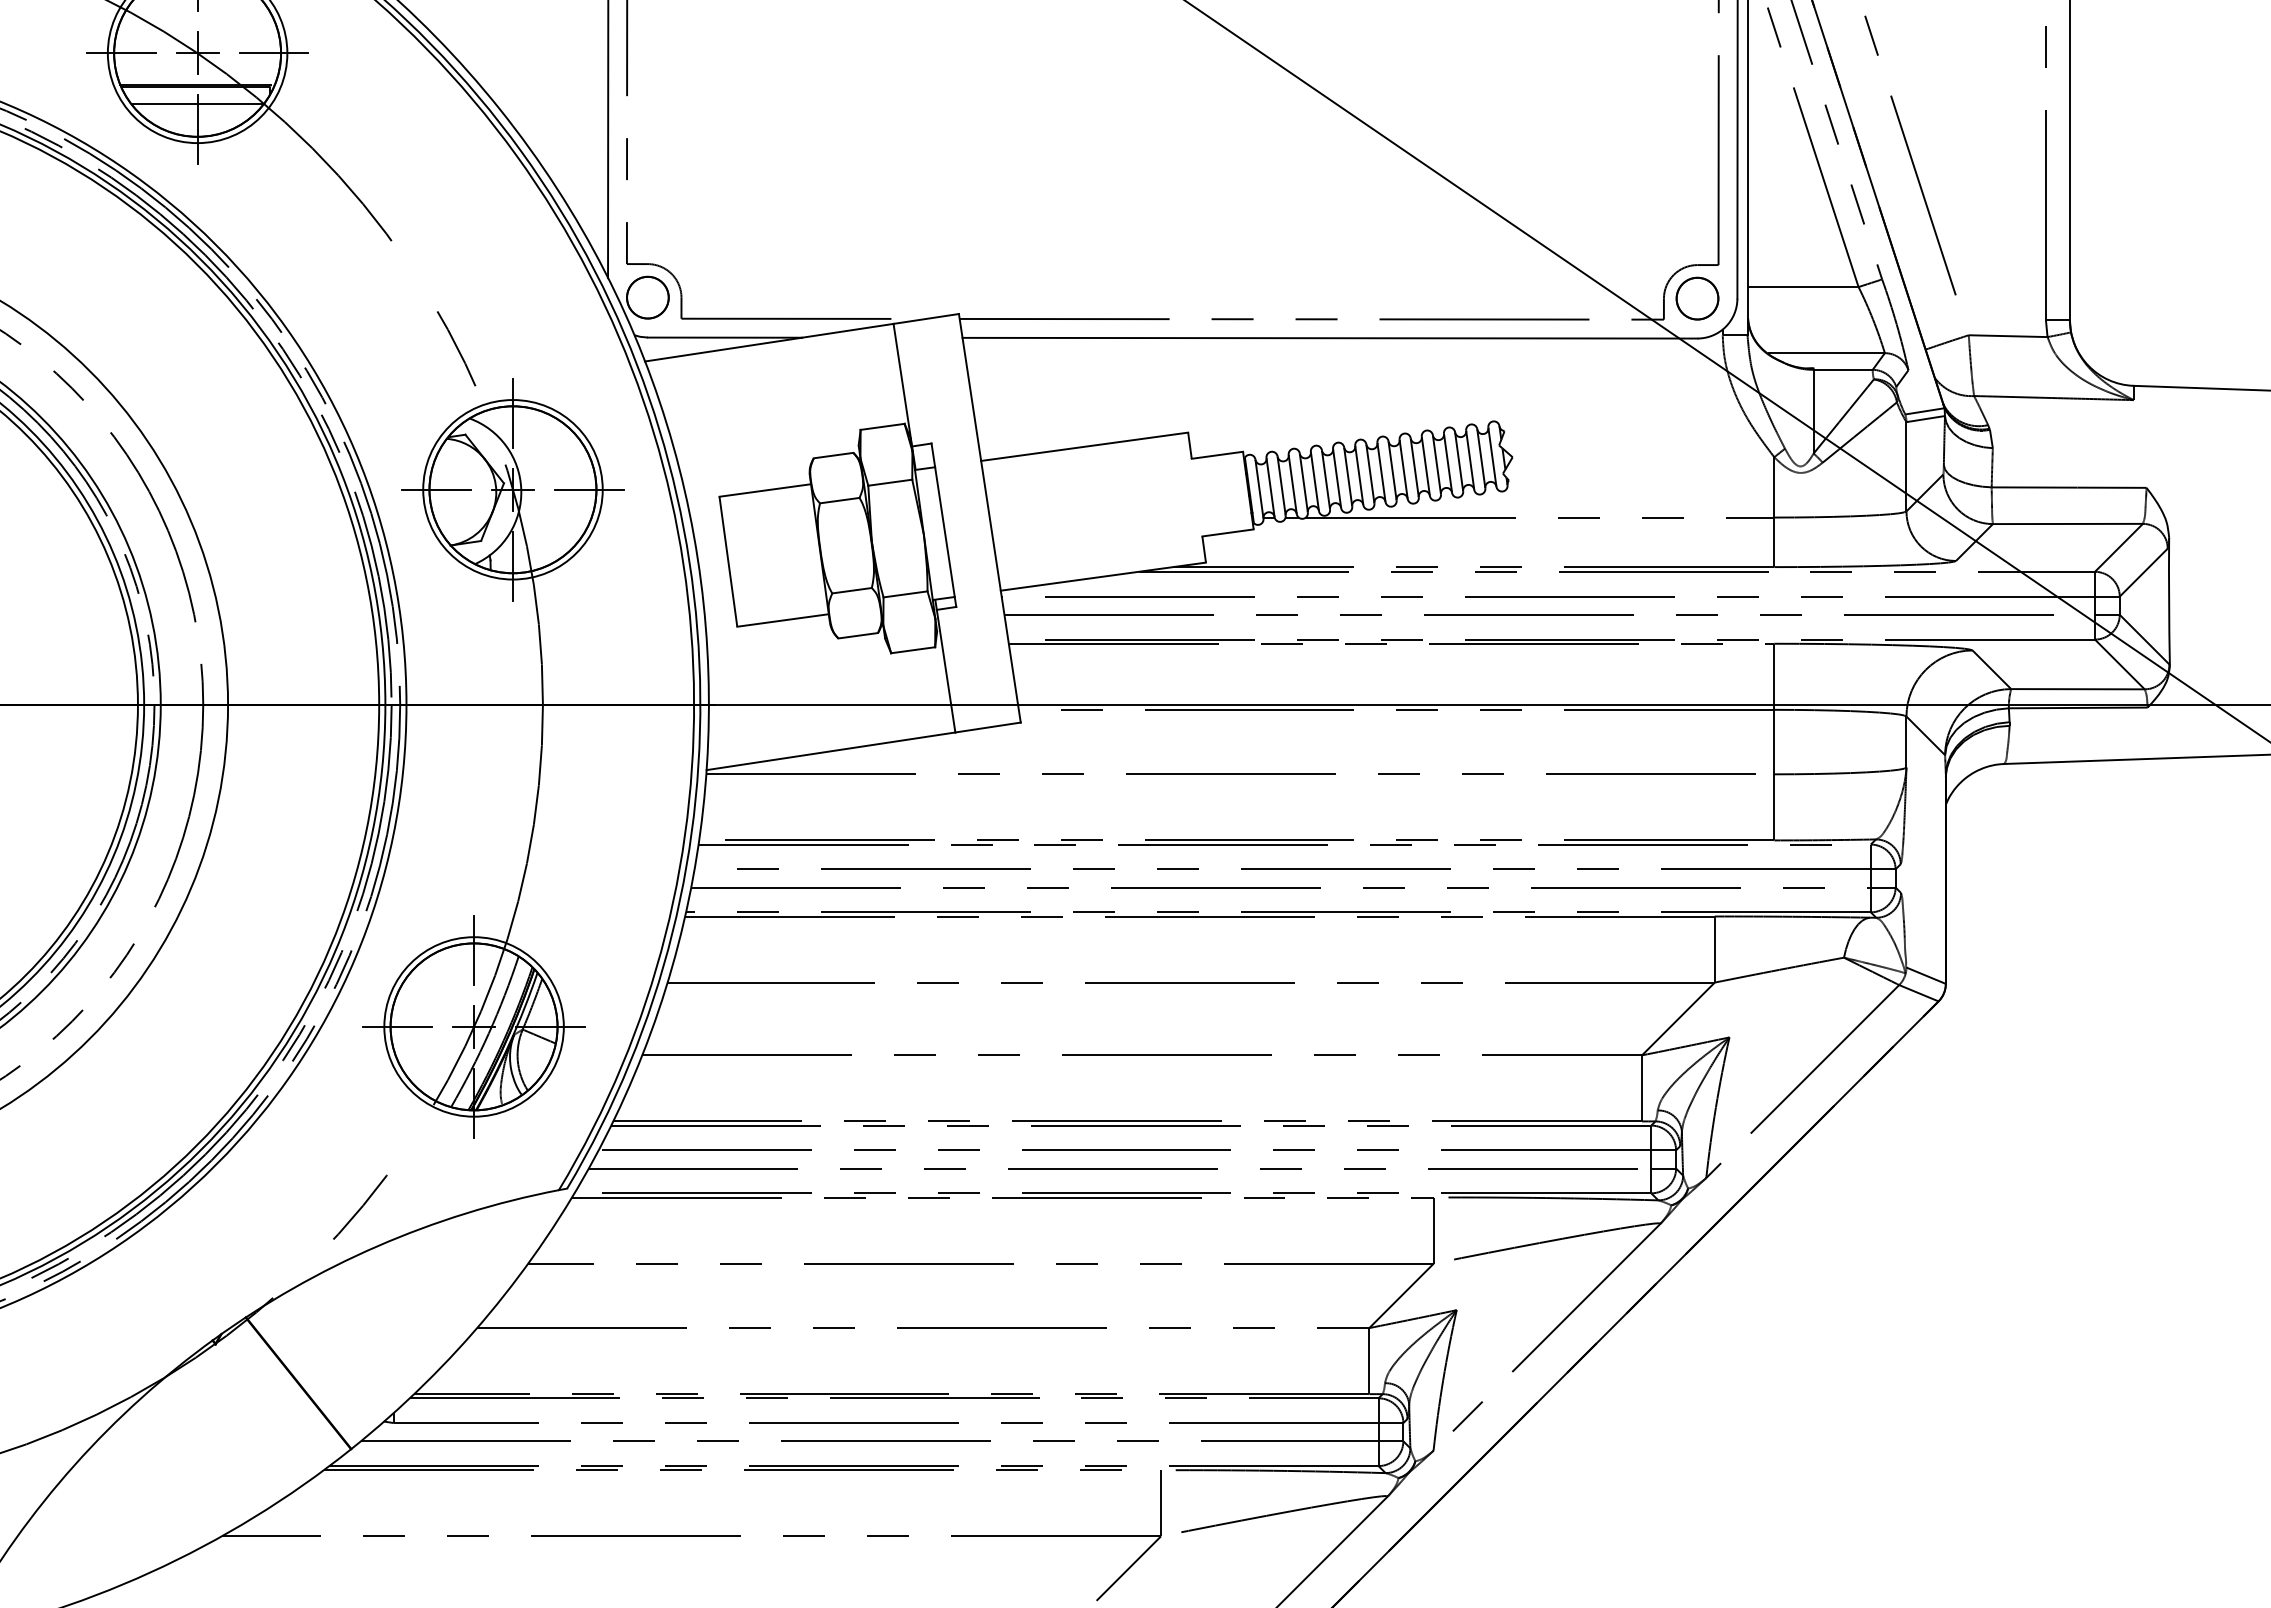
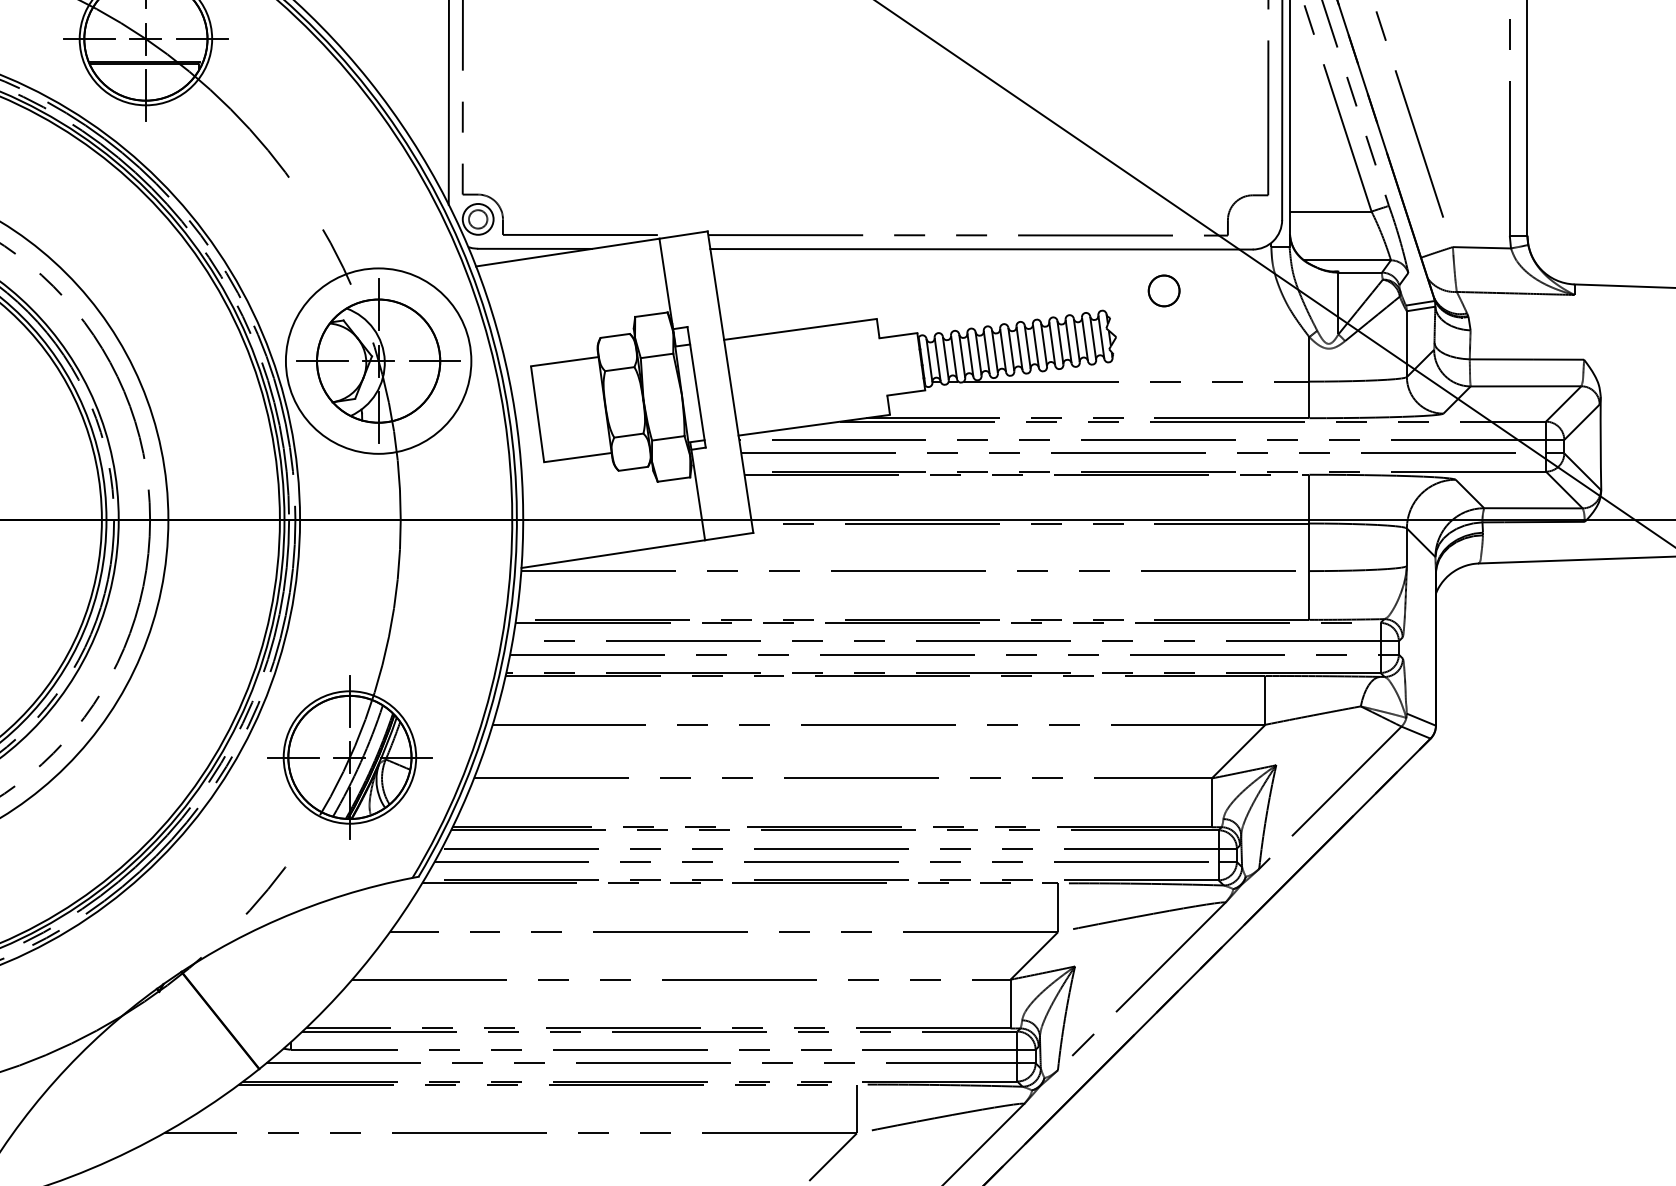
line: (197, 104) -> (145, 76), removed
circle: (647, 297) -> (477, 219), size x0.6
part: (1697, 298) -> (1164, 290), moved
circle: (512, 489) -> (378, 360), size x1.4

